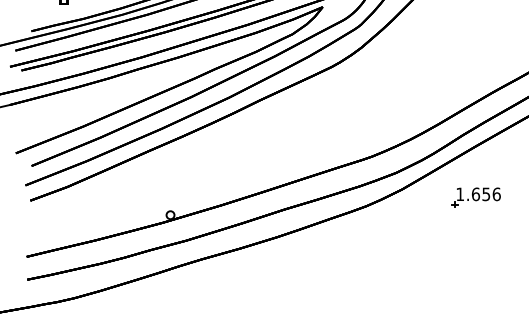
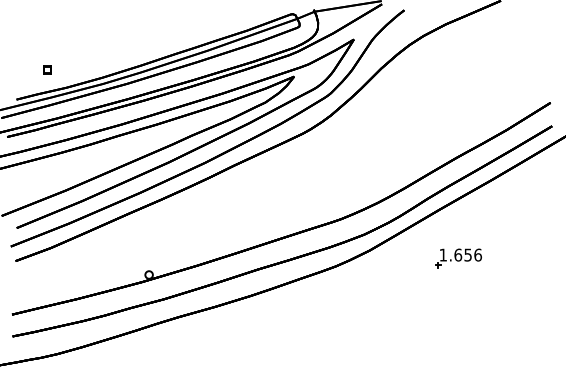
part: (476, 197) -> (458, 258), moved

